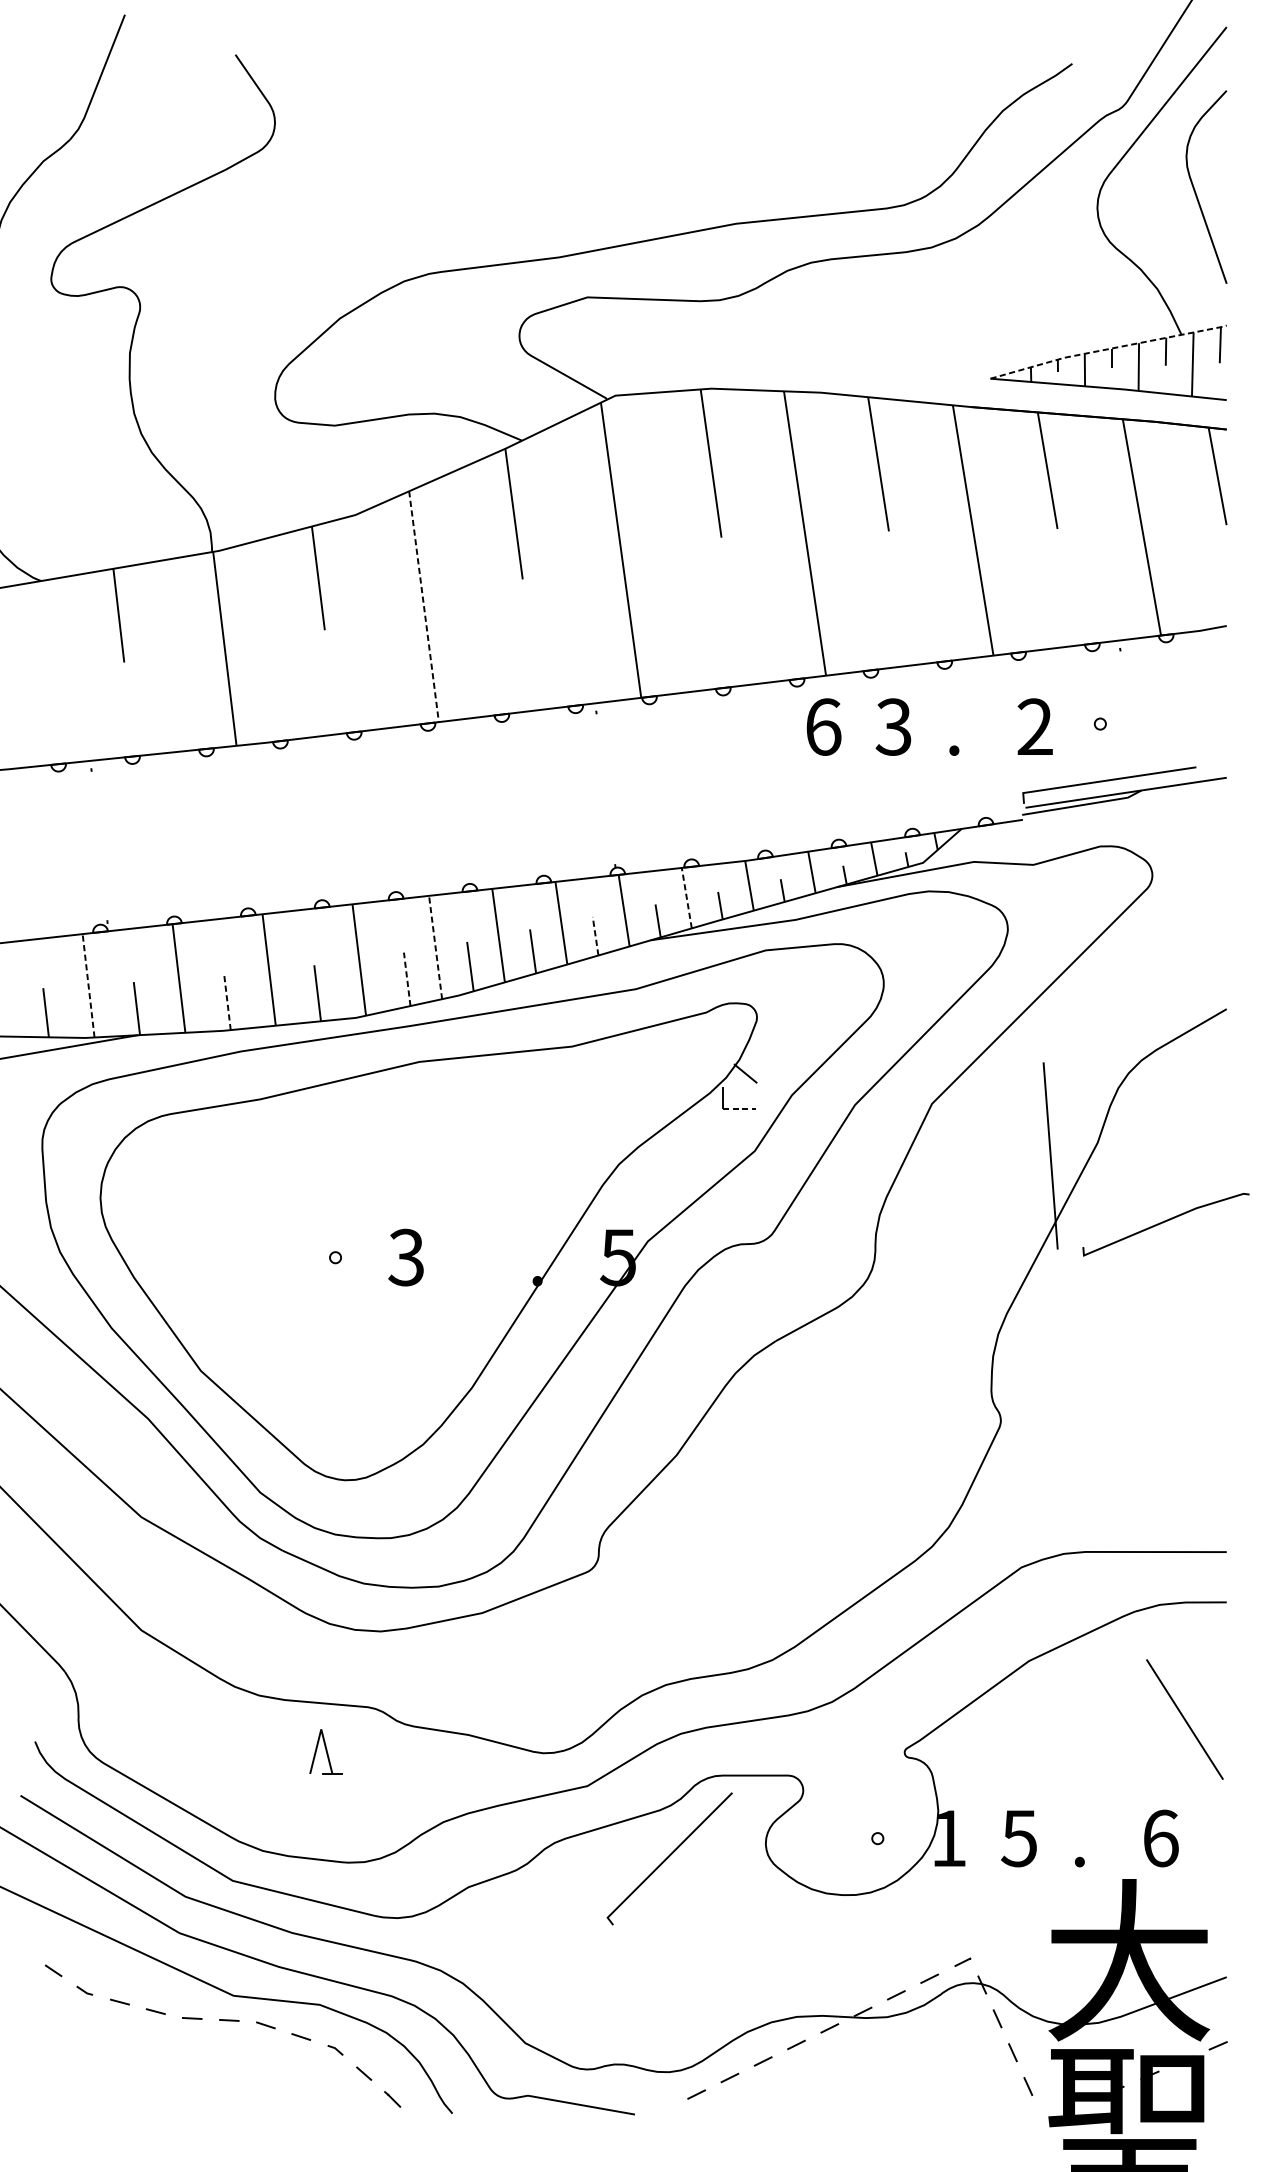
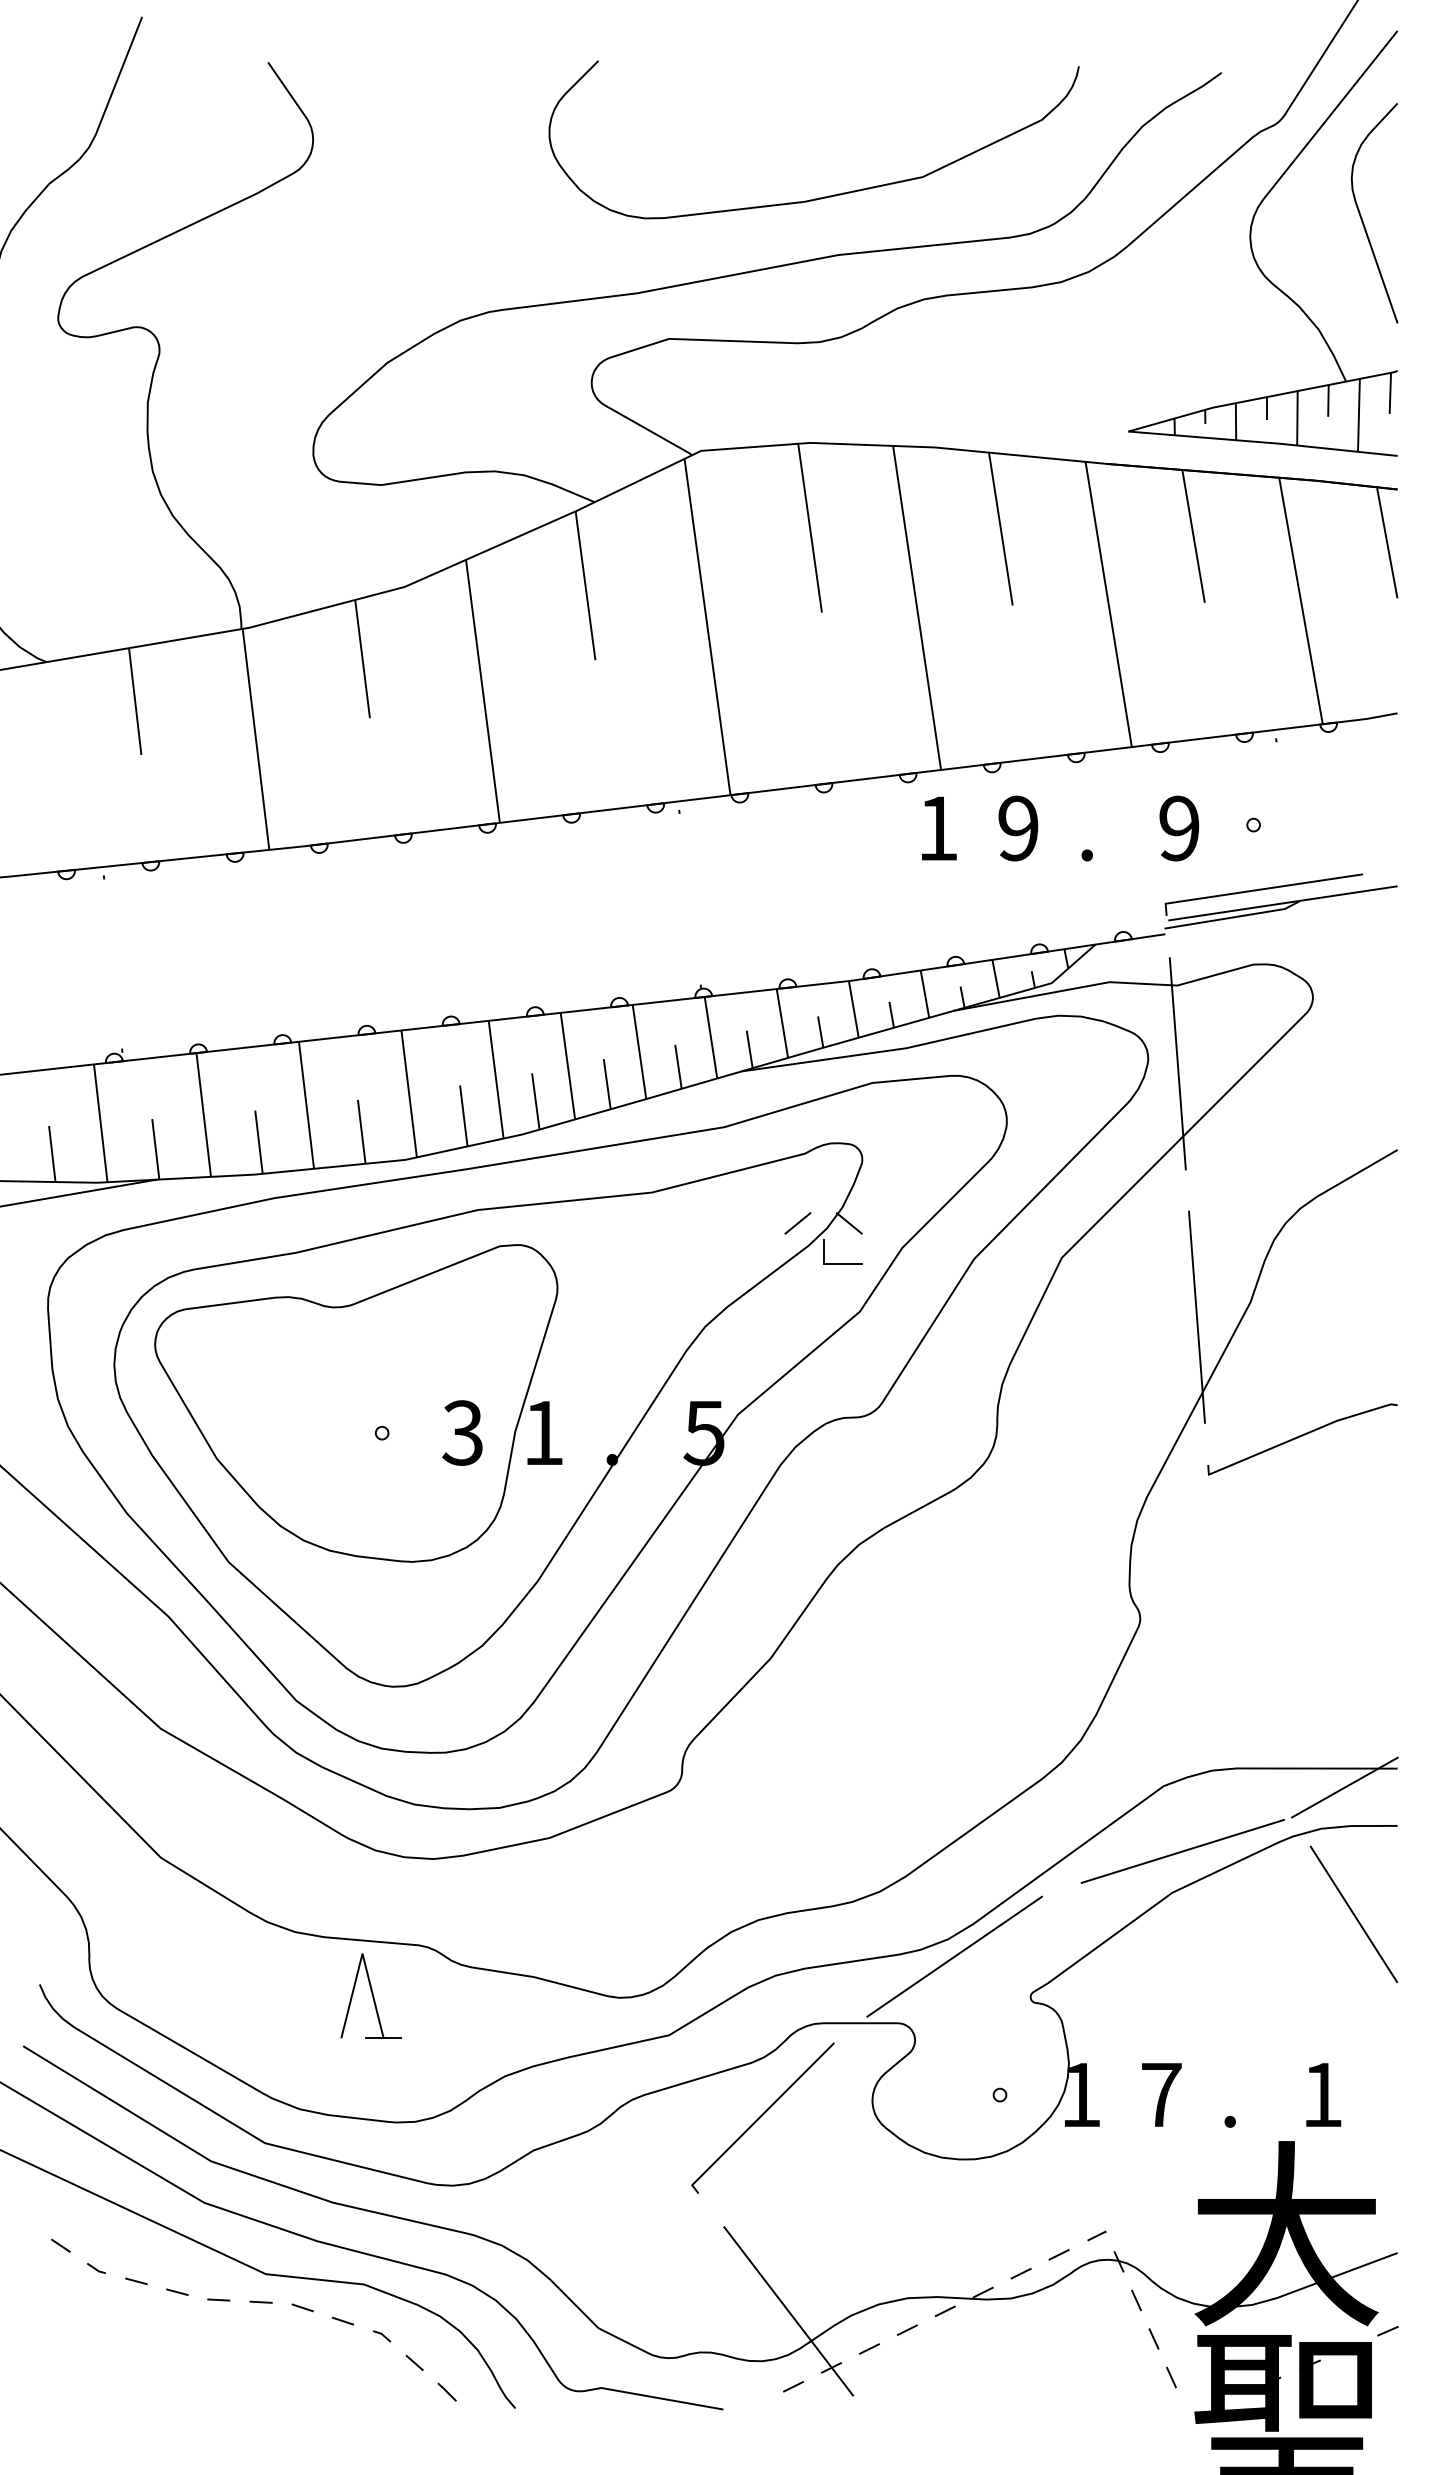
part: (727, 171) -> (828, 195), added
line: (1108, 348) -> (1262, 397), dashed -> solid
line: (423, 606) -> (482, 691), dashed -> solid
text: (823, 727) -> (938, 828), 6 -> 1
text: (893, 727) -> (1017, 828), 3 -> 9
text: (1035, 727) -> (1179, 828), 2 -> 9
line: (686, 898) -> (782, 1023), dashed -> solid
line: (1033, 933) -> (1177, 1063), added
line: (595, 935) -> (678, 1066), dashed -> solid
line: (435, 947) -> (496, 1079), dashed -> solid
line: (406, 979) -> (463, 1116), dashed -> solid
line: (88, 985) -> (100, 1122), dashed -> solid
line: (227, 1002) -> (258, 1142), dashed -> solid
line: (700, 1073) -> (797, 1223), added
line: (740, 1109) -> (843, 1264), dashed -> solid
line: (1164, 1222) -> (1300, 1437), moved
part: (314, 1231) -> (358, 1403), added
line: (1180, 1568) -> (1344, 1787), added
line: (1037, 1623) -> (1182, 1850), added
line: (837, 1716) -> (954, 1956), added
line: (1184, 1719) -> (1353, 1914), moved
part: (325, 1751) -> (370, 1995), size x1.67
text: (1018, 1838) -> (1160, 2095), 5 -> 7
text: (1160, 1838) -> (1322, 2094), 6 -> 1
line: (692, 2028) -> (788, 2311), added

